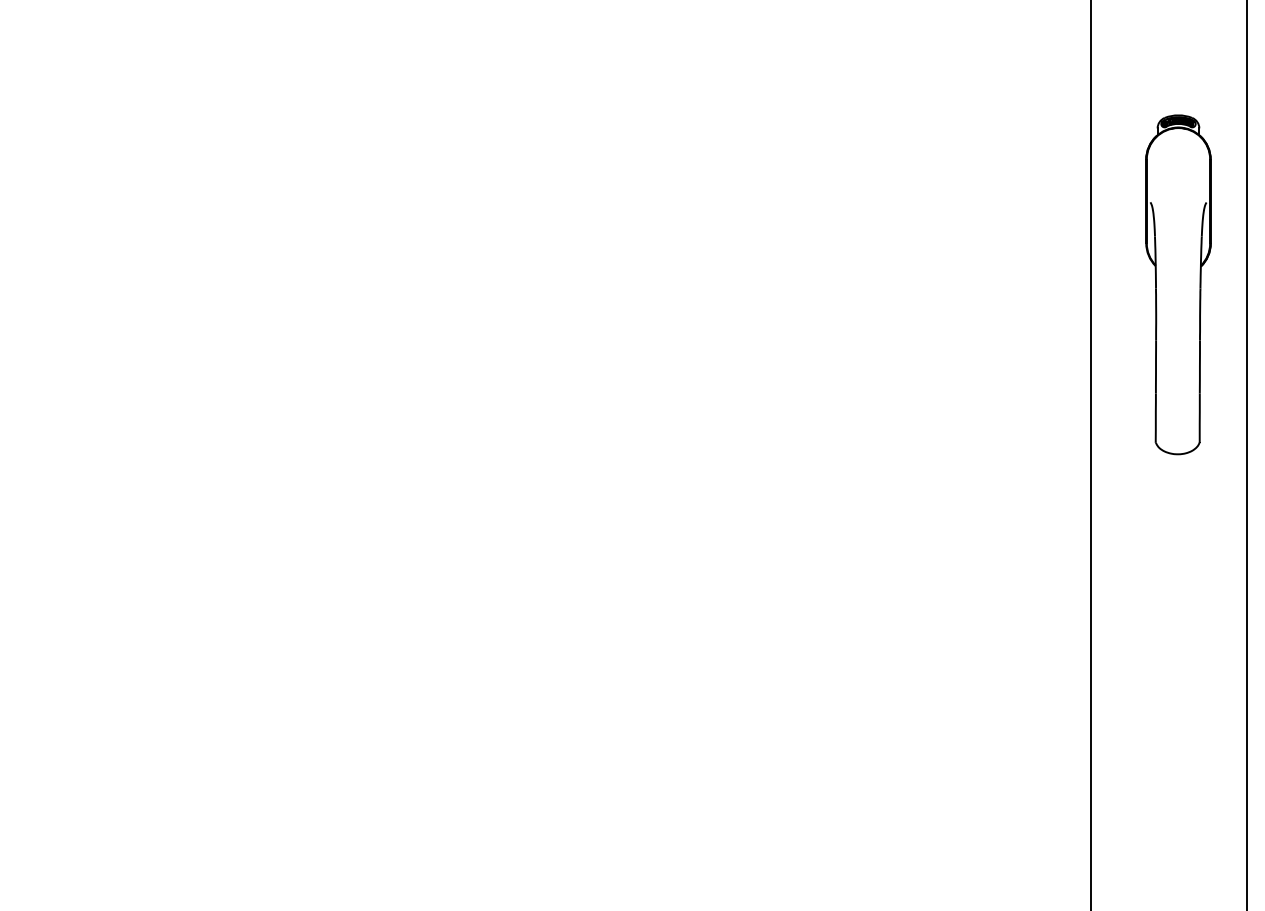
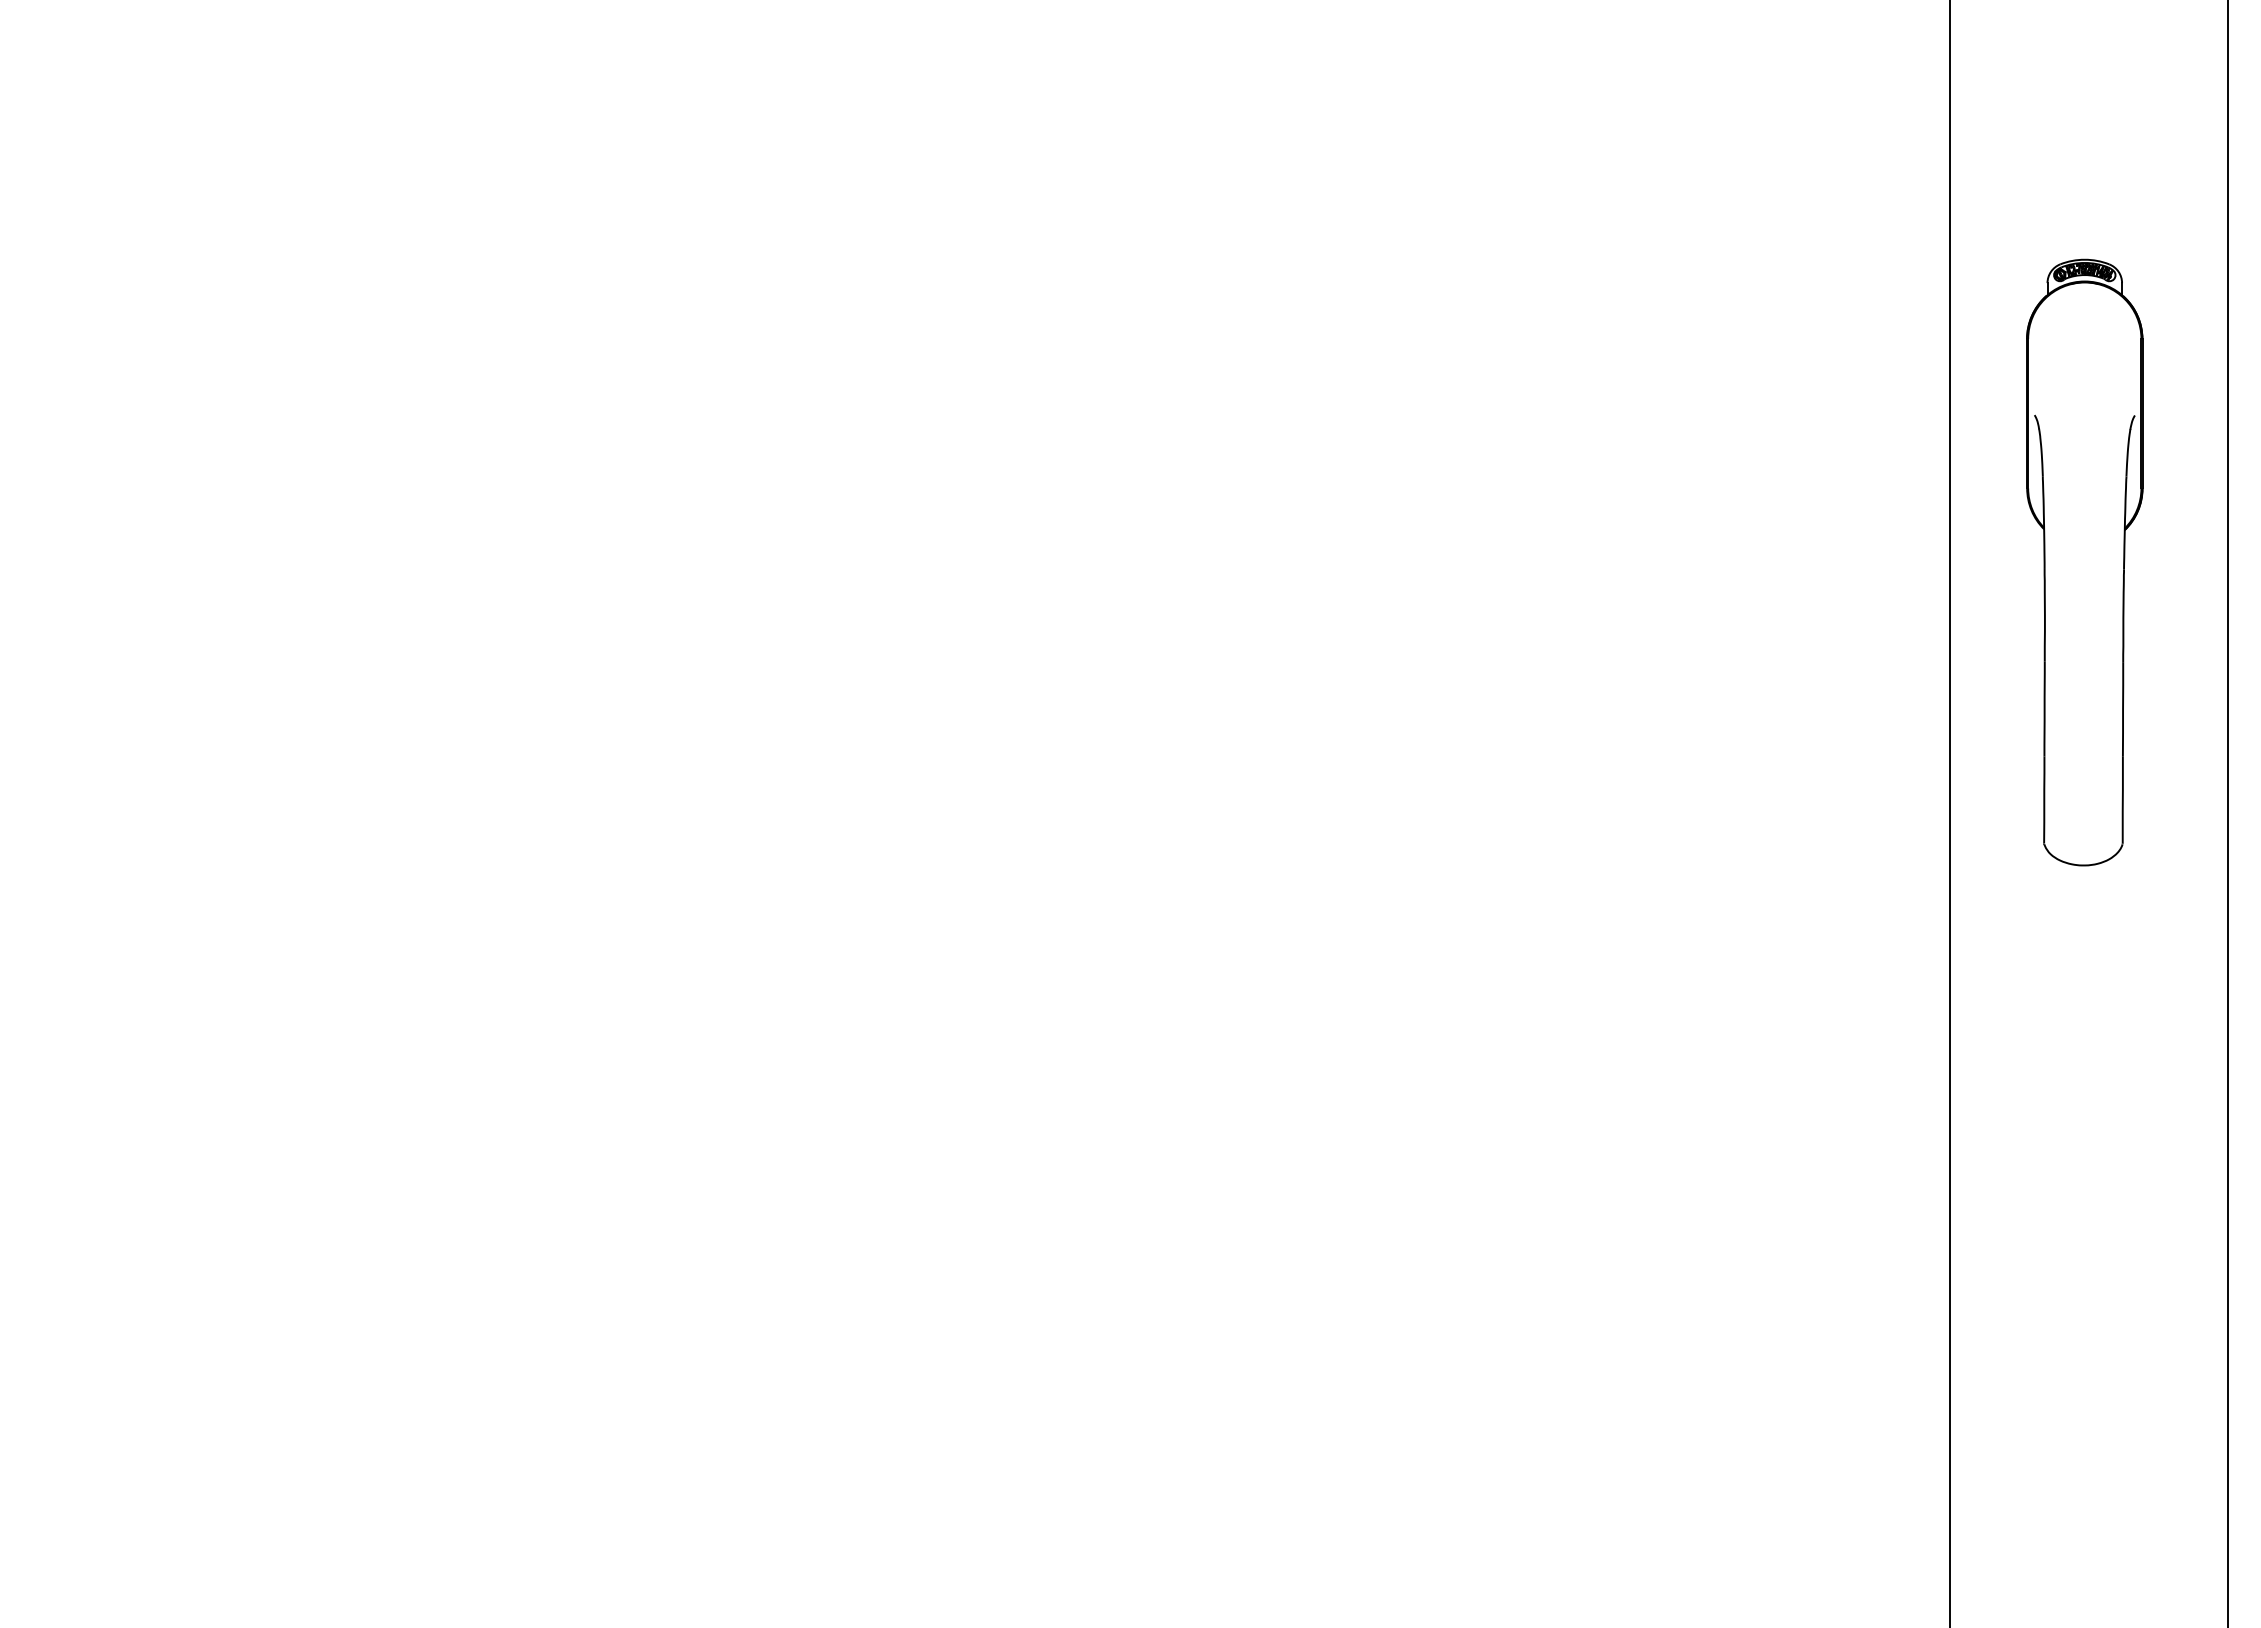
part: (1178, 284) -> (2084, 562), moved

